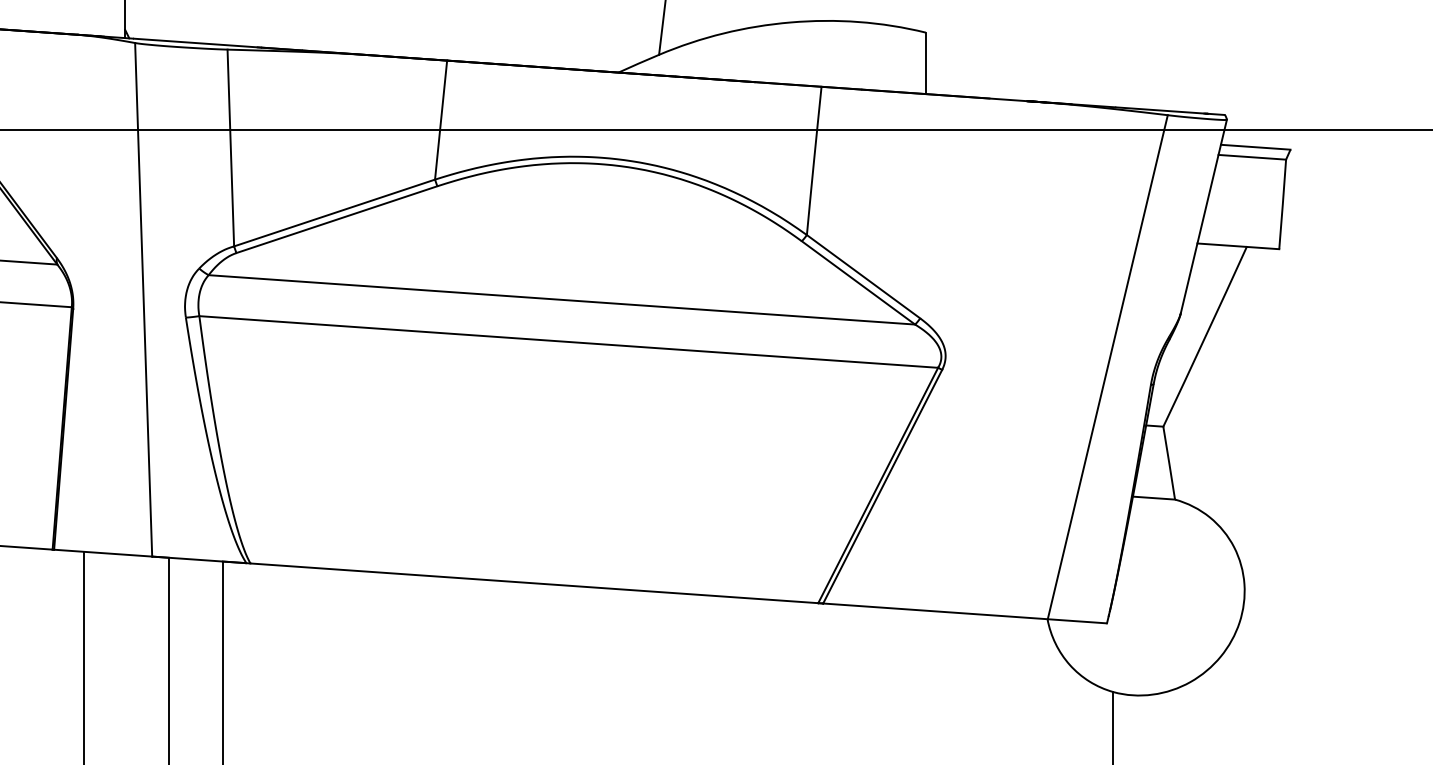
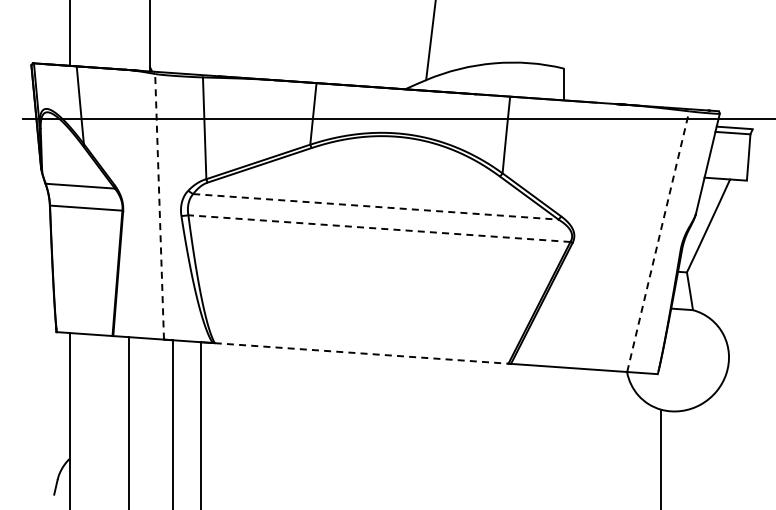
line: (143, 299) -> (159, 206), solid -> dashed
line: (563, 299) -> (376, 206), solid -> dashed
line: (568, 341) -> (379, 228), solid -> dashed
line: (1108, 366) -> (658, 241), solid -> dashed
line: (535, 583) -> (362, 353), solid -> dashed

